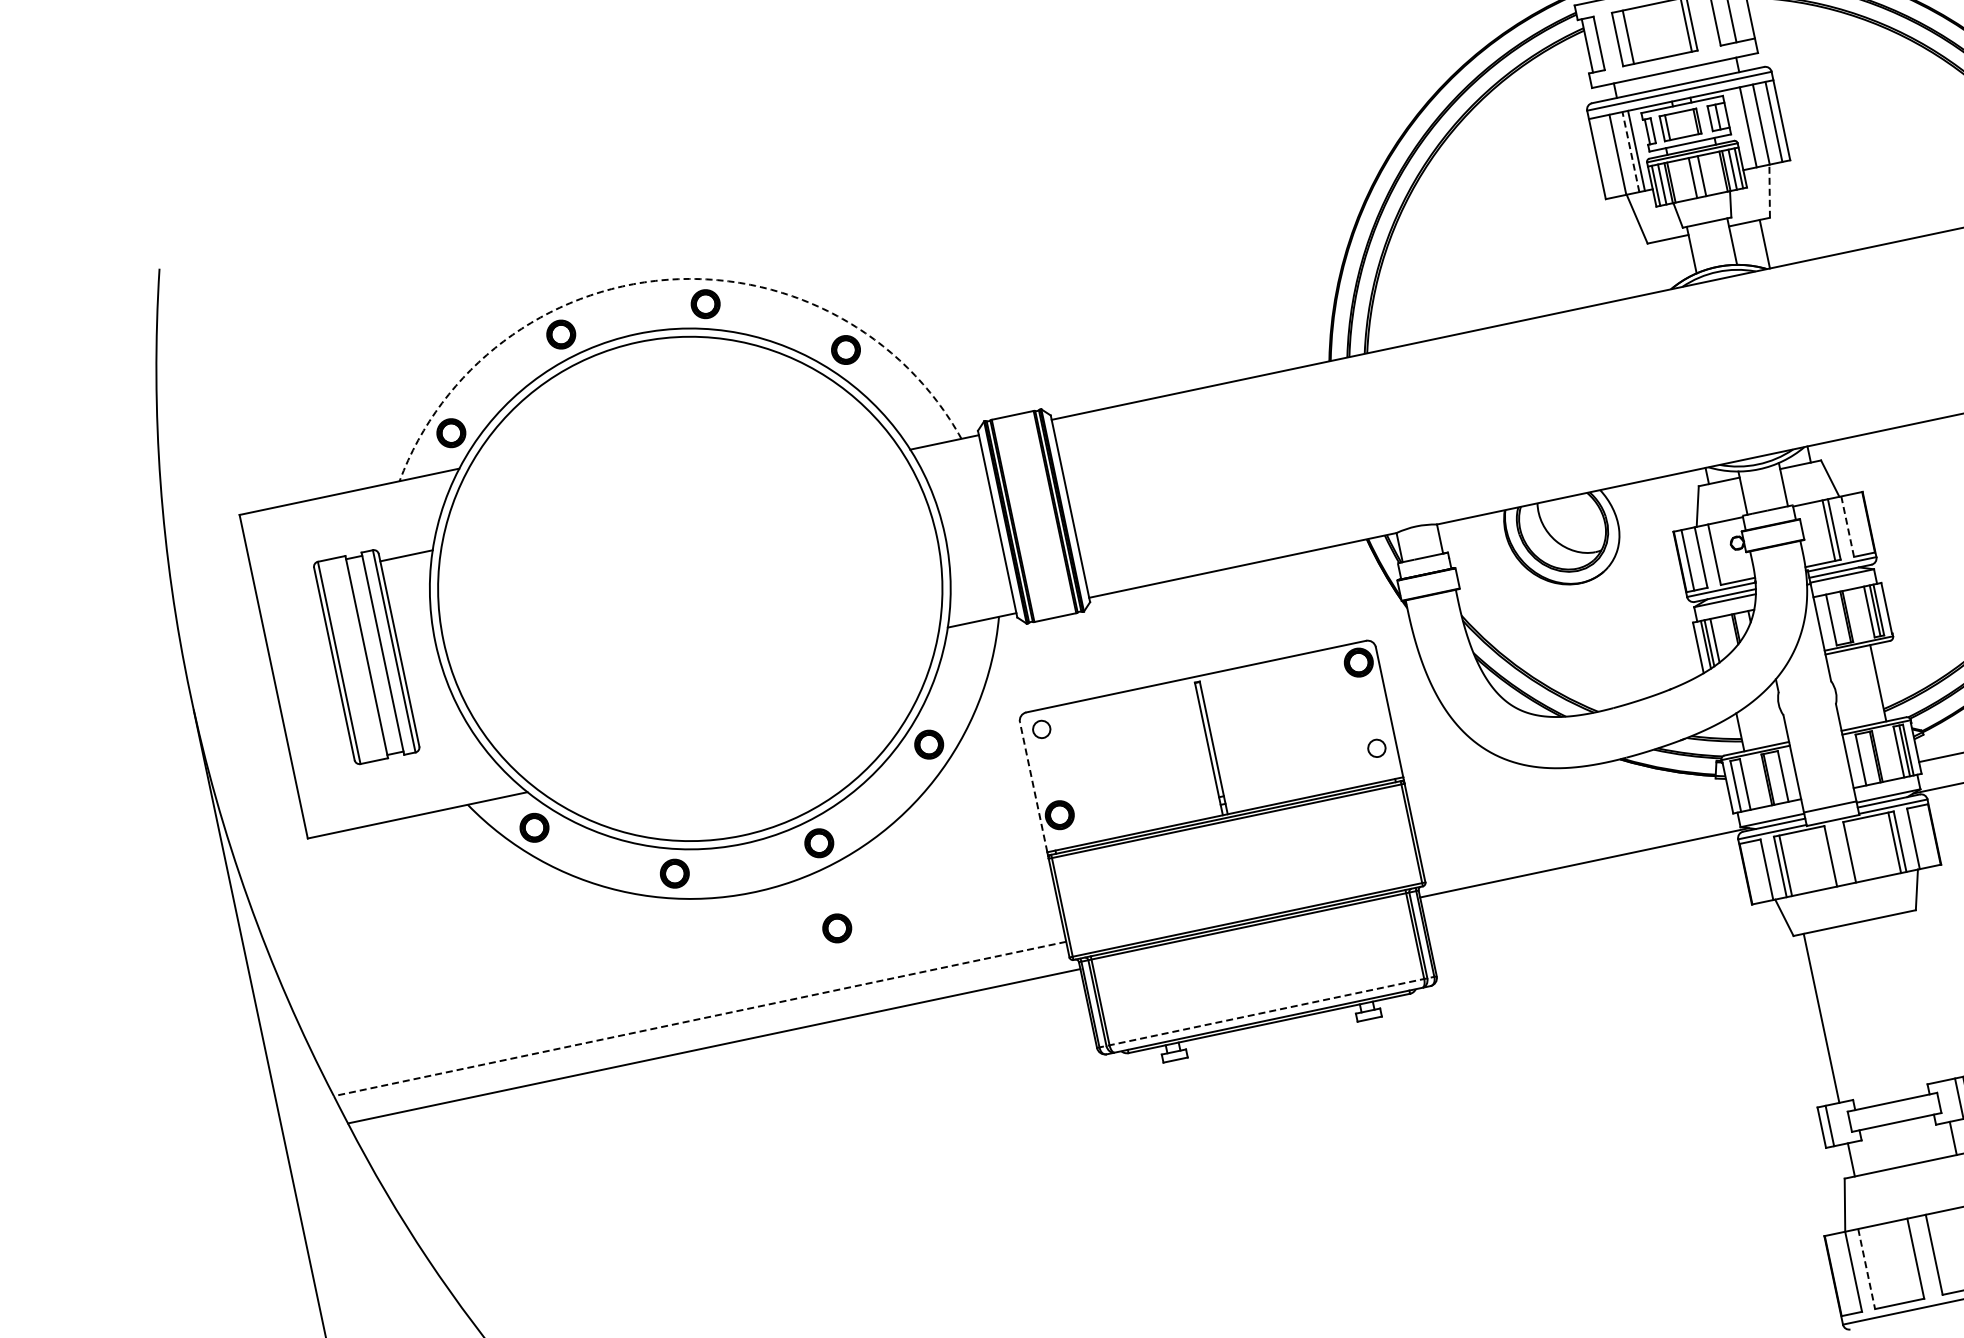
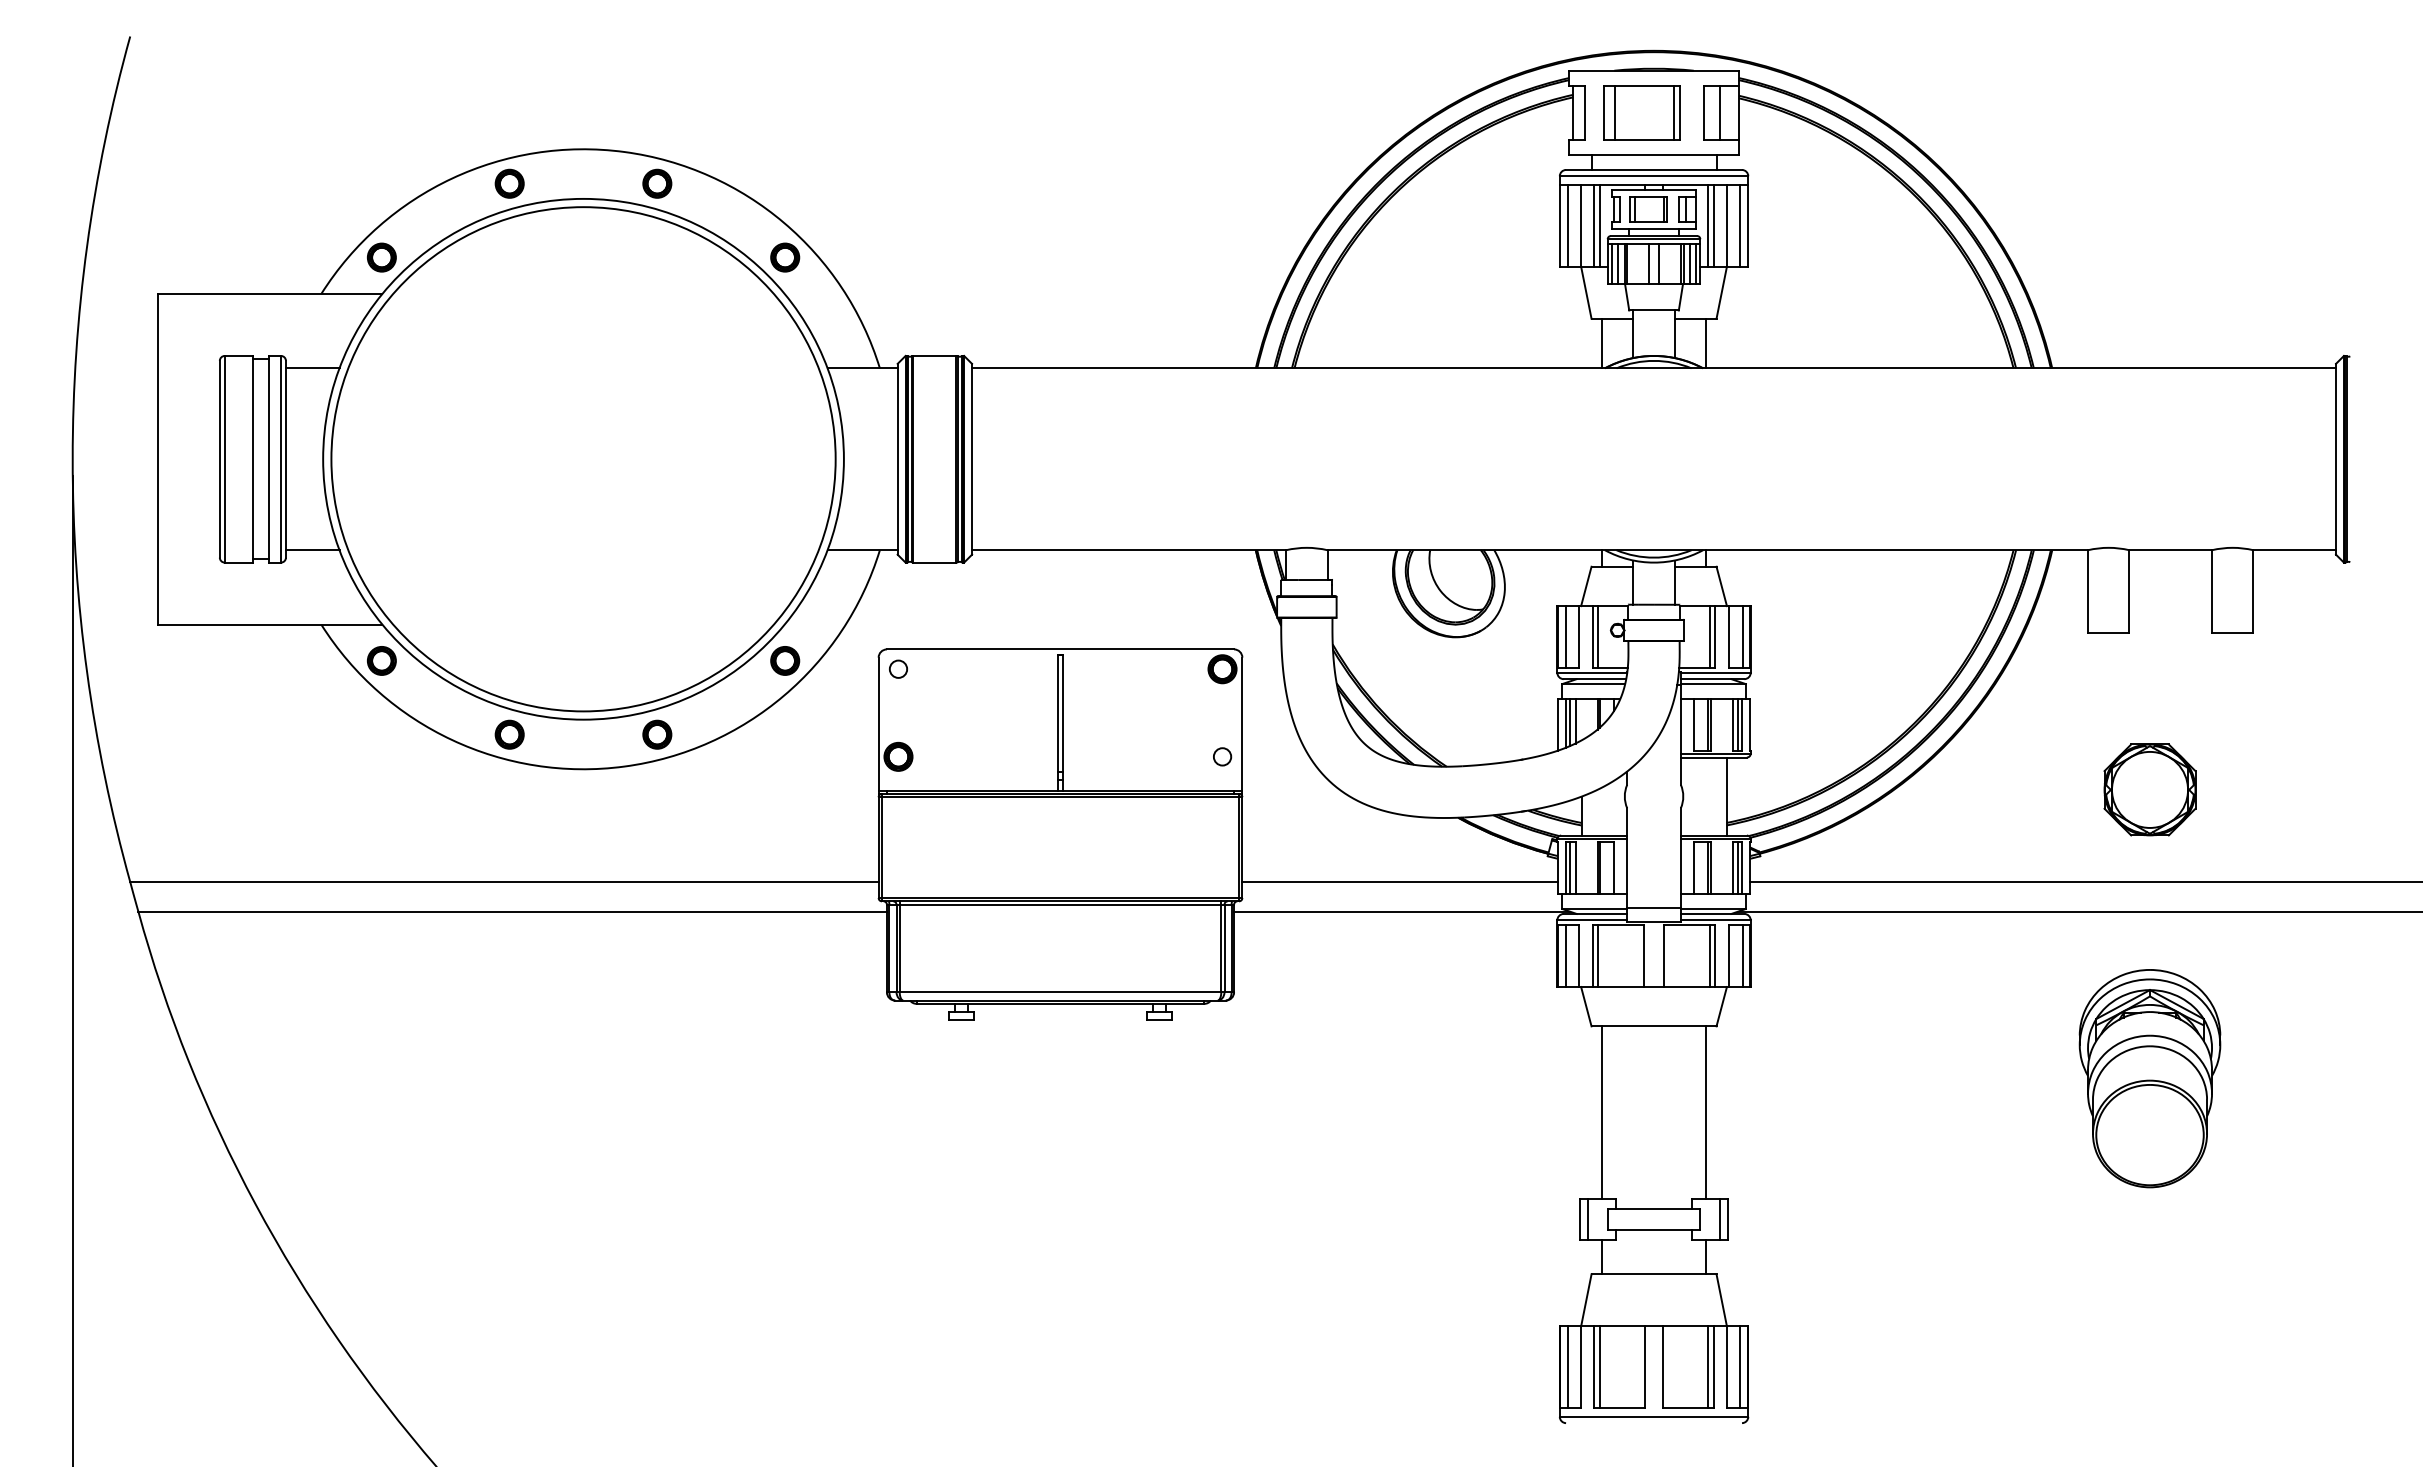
line: (1742, 128) -> (1708, 225), added
line: (1631, 151) -> (1594, 225), dashed -> solid
line: (1604, 157) -> (1567, 225), added
line: (1769, 191) -> (1721, 292), dashed -> solid
line: (1662, 265) -> (1601, 343), added
arc: (667, 280) -> (624, 152), dashed -> solid
line: (1860, 523) -> (1742, 636), added
line: (1847, 527) -> (1728, 637), dashed -> solid
line: (1719, 553) -> (1598, 636), added
line: (443, 734) -> (312, 550), added
line: (1033, 786) -> (878, 723), dashed -> solid
line: (1739, 786) -> (1569, 868), added
line: (1575, 834) -> (1399, 882), added
line: (1926, 836) -> (1742, 956), added
line: (1753, 872) -> (1565, 956), added
part: (837, 928) -> (657, 821), removed
line: (1923, 996) -> (1706, 1112), added
line: (1266, 1012) -> (1060, 992), dashed -> solid
line: (699, 1019) -> (503, 882), dashed -> solid
line: (1871, 1268) -> (1599, 1367), added
line: (1866, 1269) -> (1594, 1367), dashed -> solid
line: (1840, 1274) -> (1567, 1367), added

